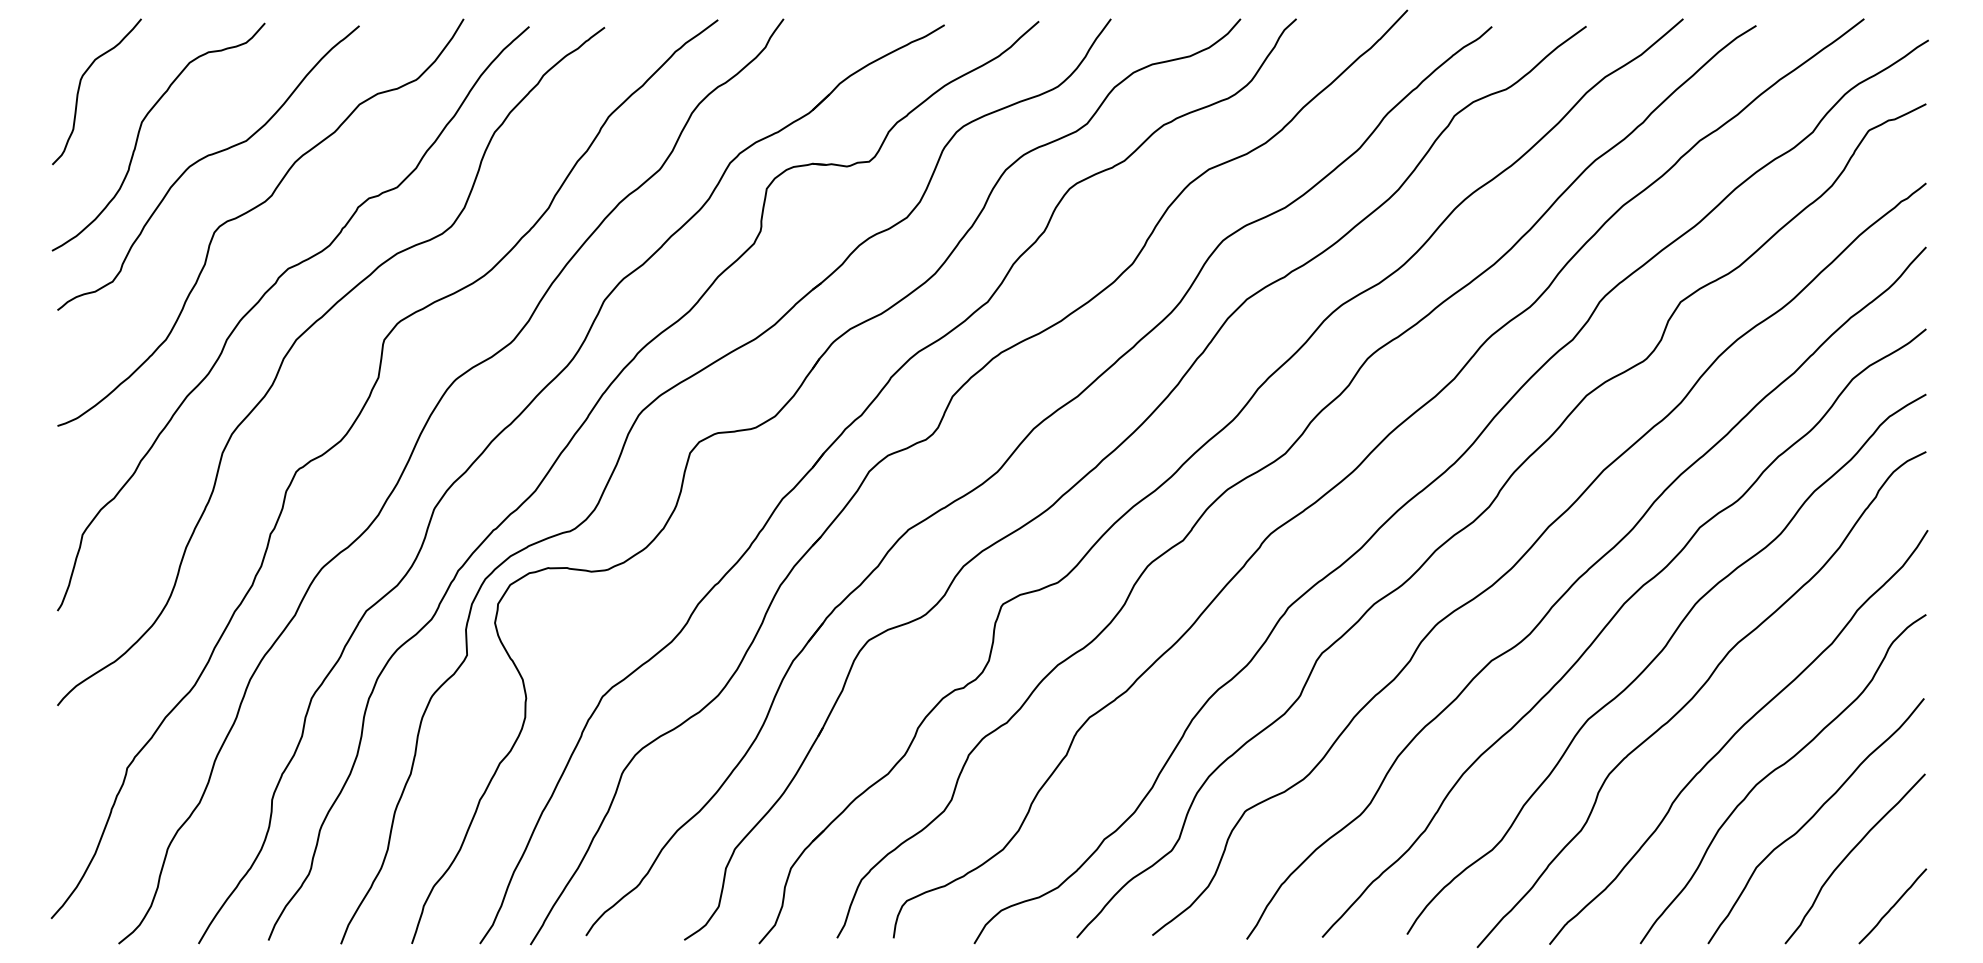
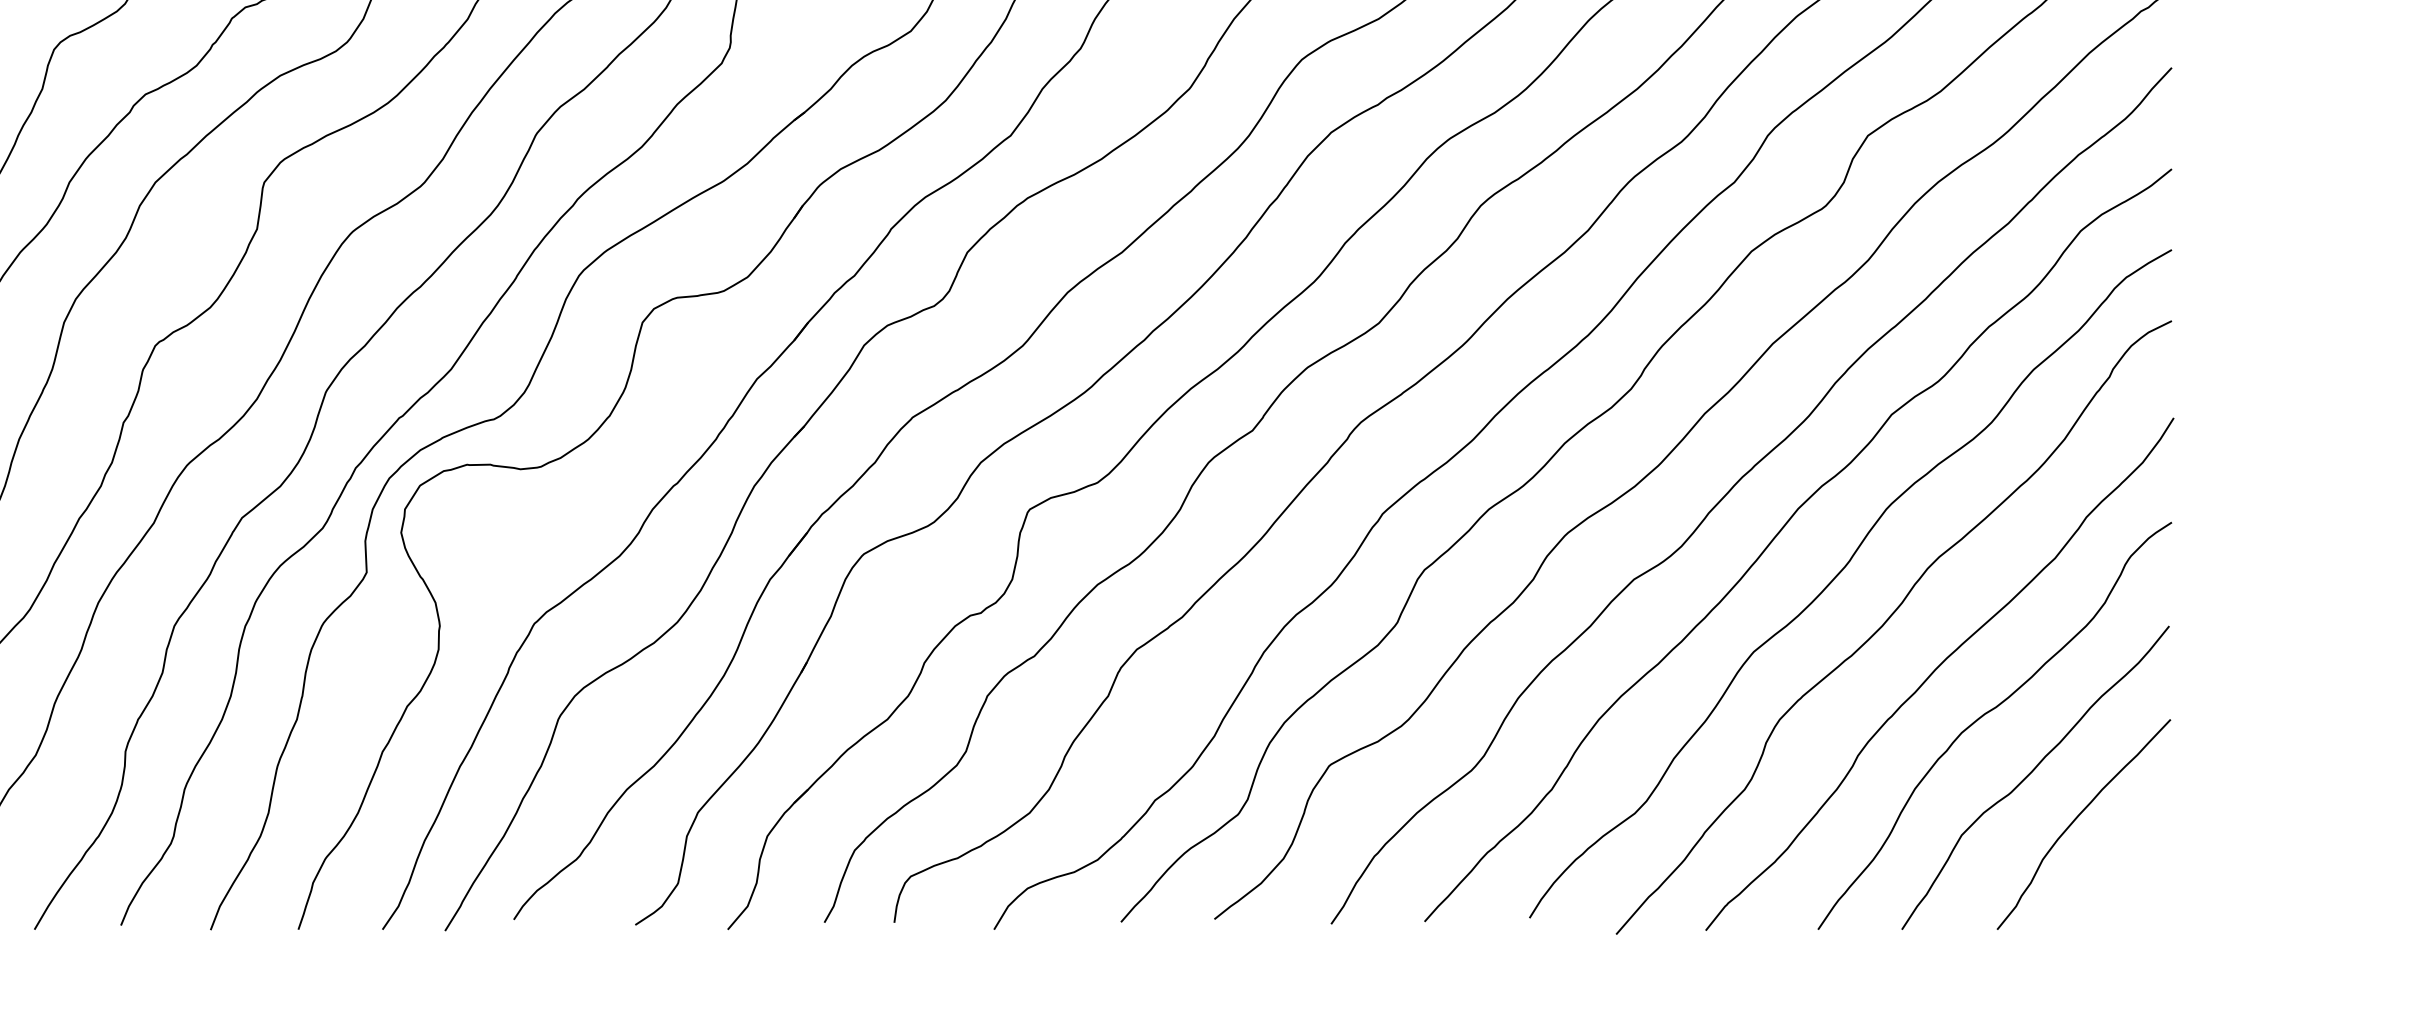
line: (1892, 906) -> (2130, 883), removed

